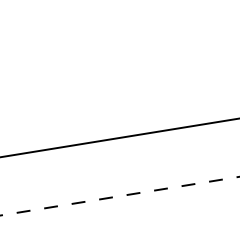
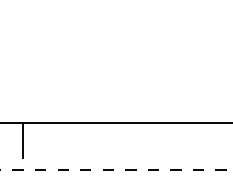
line: (50, 170) -> (22, 140), added

